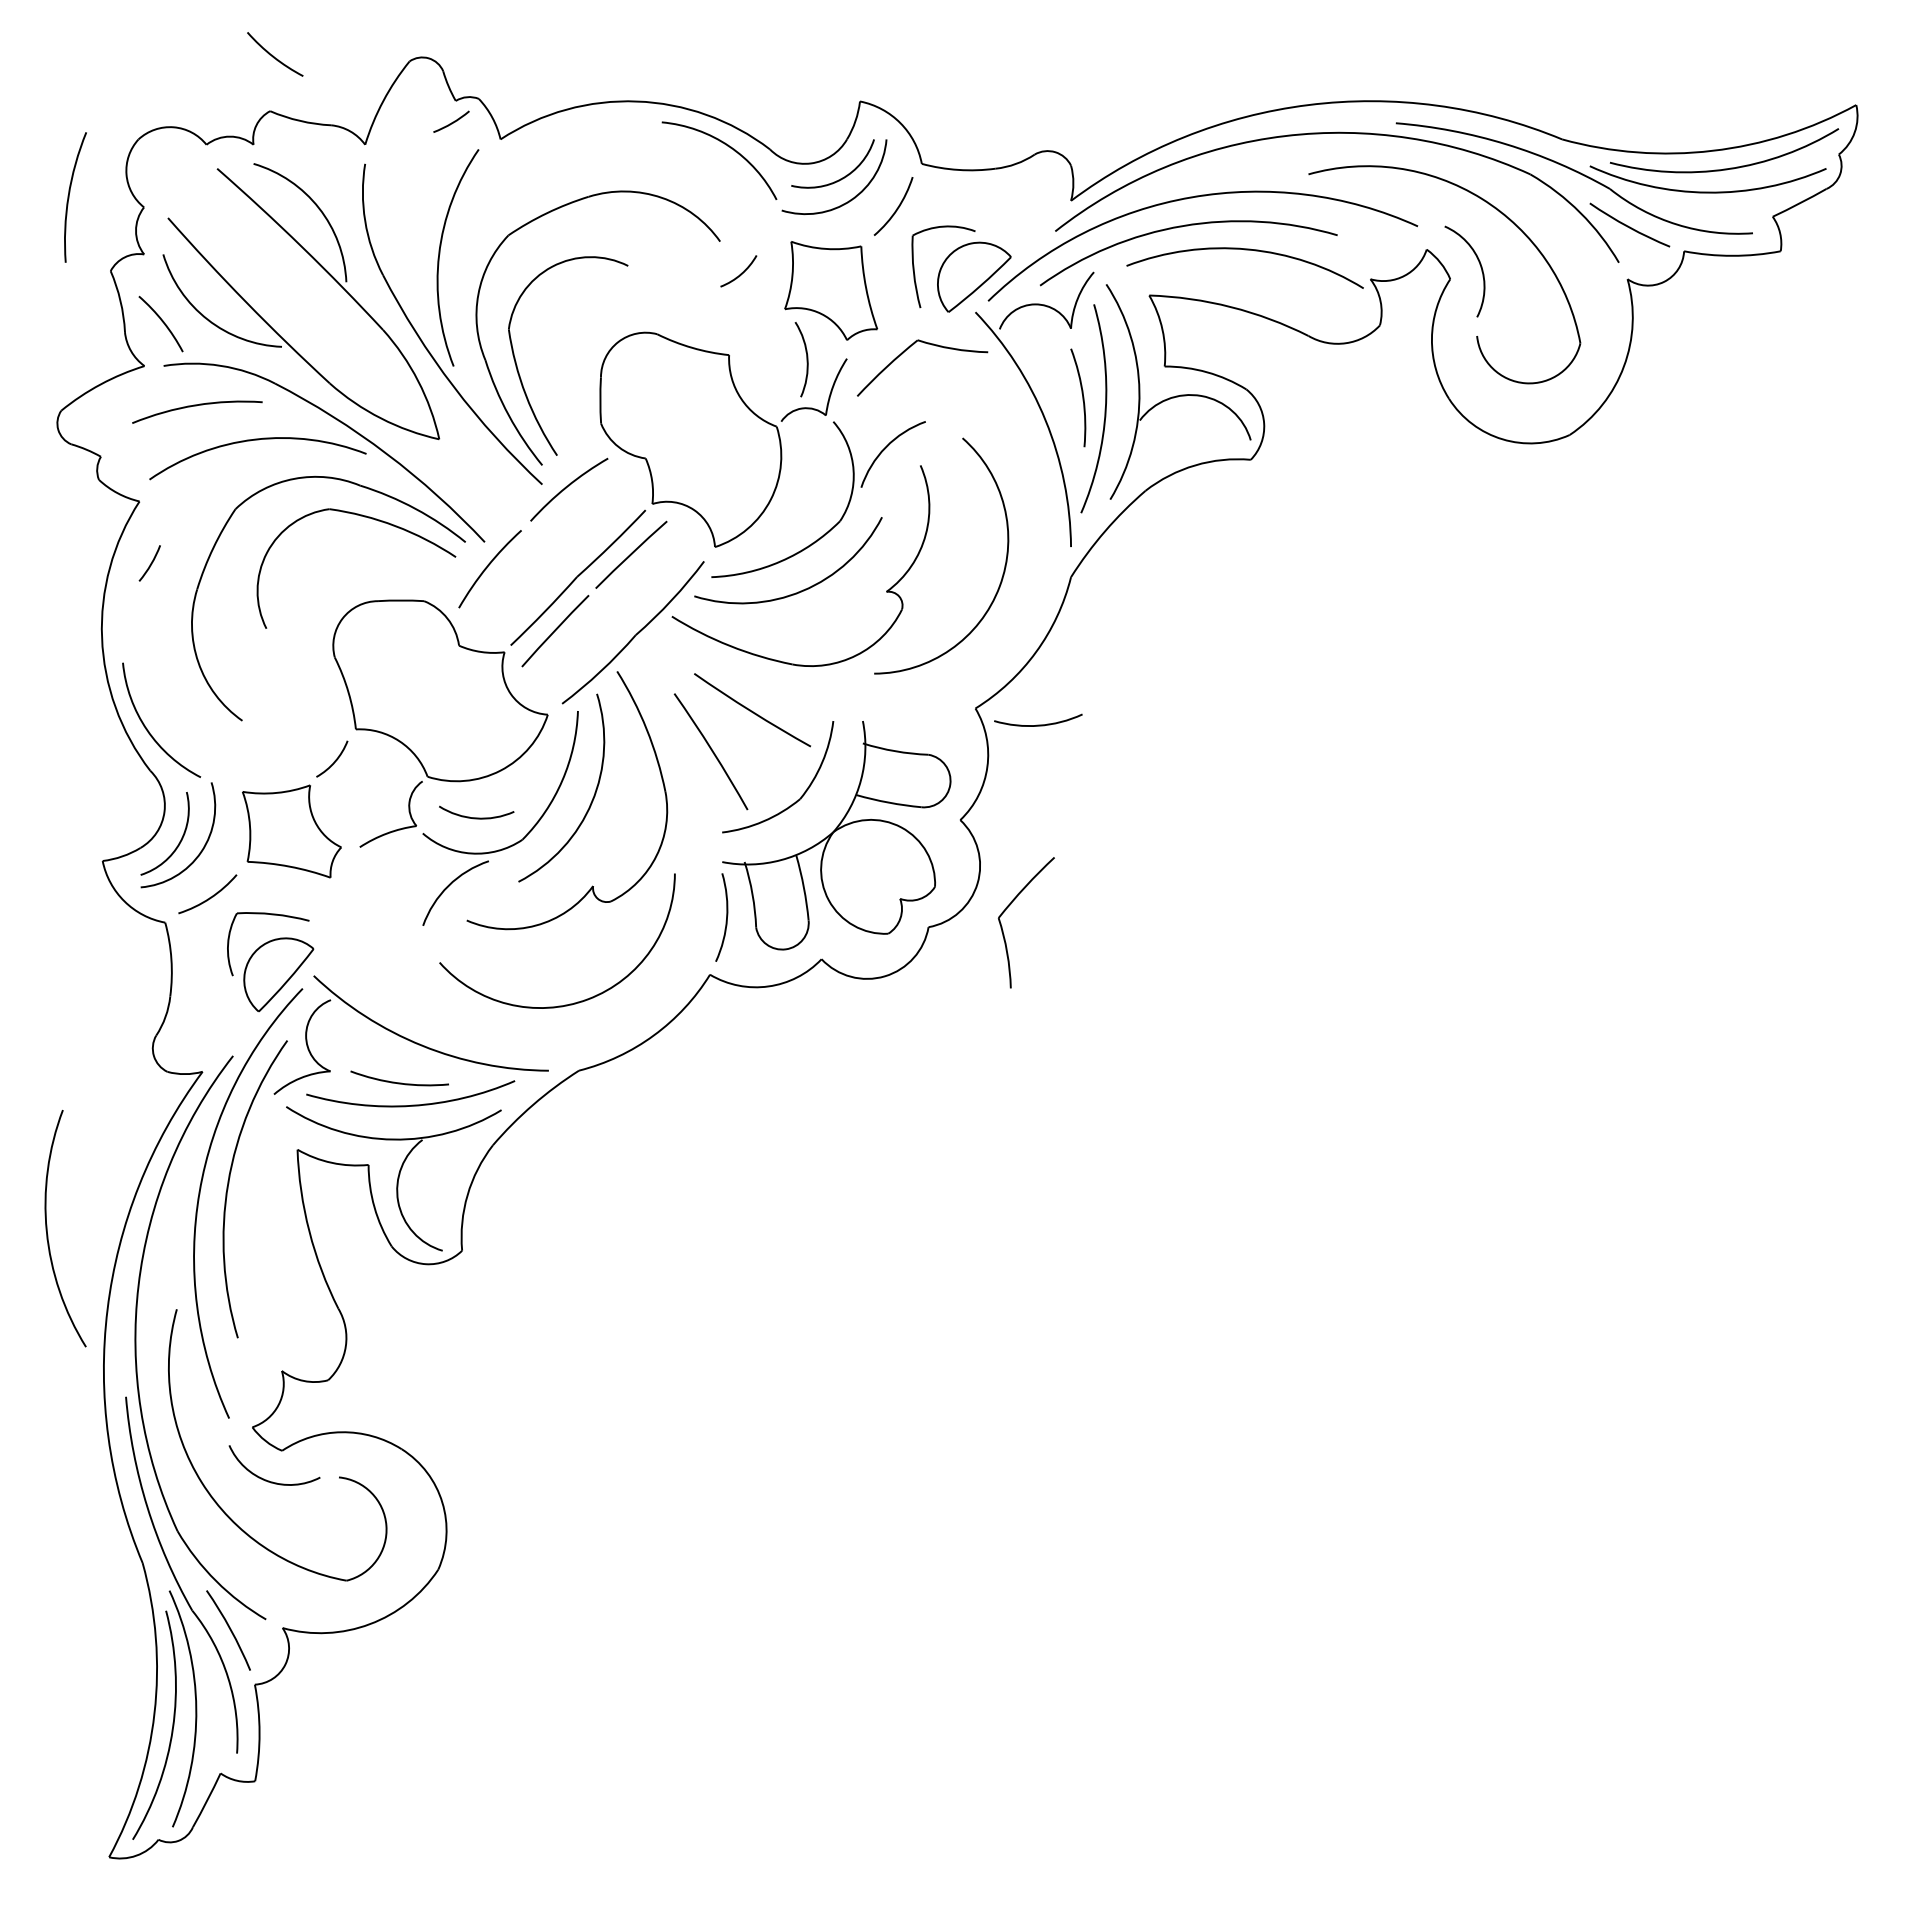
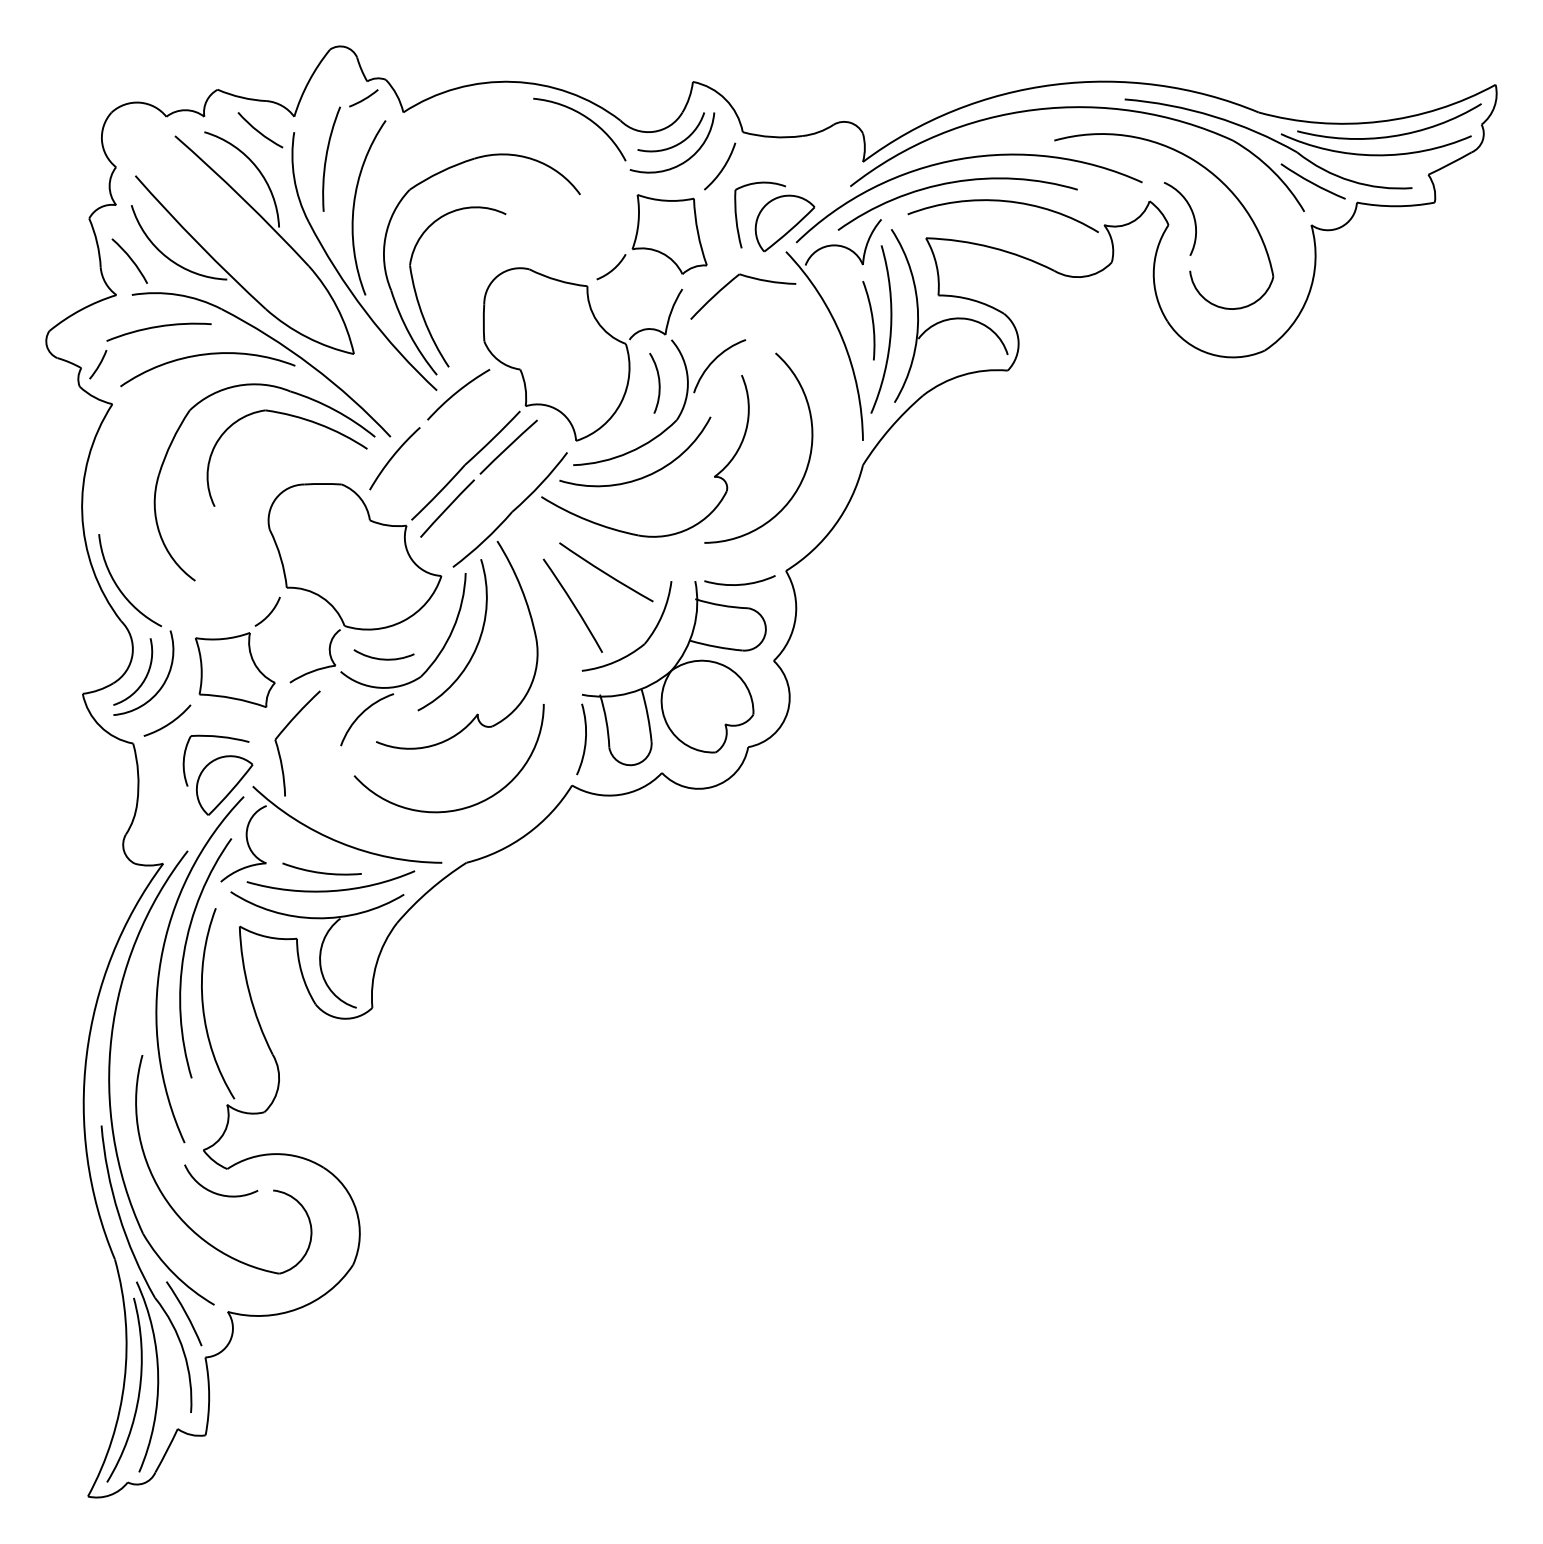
arc: (273, 55) -> (259, 131), moved
arc: (69, 197) -> (326, 159), moved
arc: (740, 273) -> (612, 268), moved
arc: (806, 359) -> (658, 383), moved
arc: (150, 563) -> (98, 364), moved
arc: (1038, 724) -> (740, 583), moved
part: (1009, 906) -> (284, 730), moved
arc: (47, 1228) -> (203, 1003), moved

